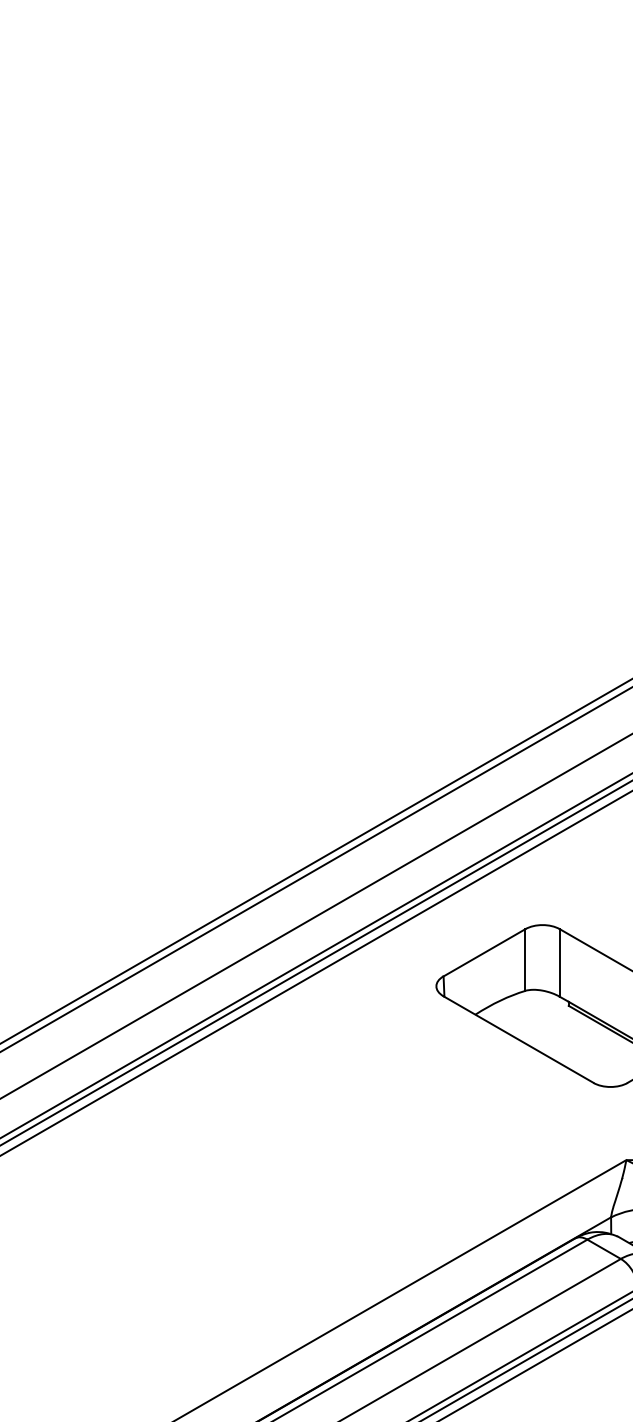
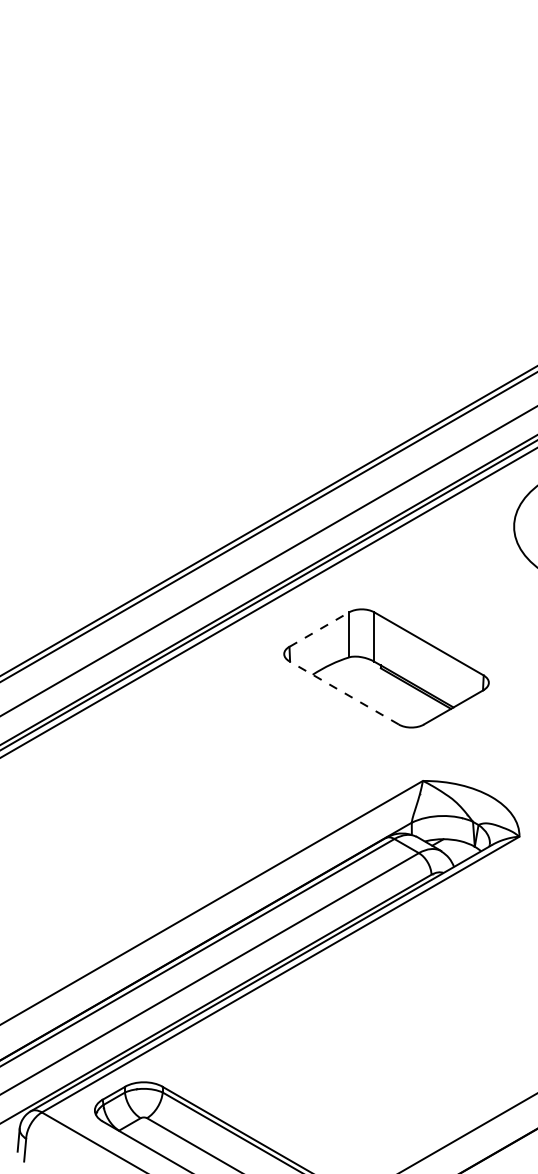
line: (484, 952) -> (319, 629), solid -> dashed
line: (517, 1038) -> (343, 692), solid -> dashed

